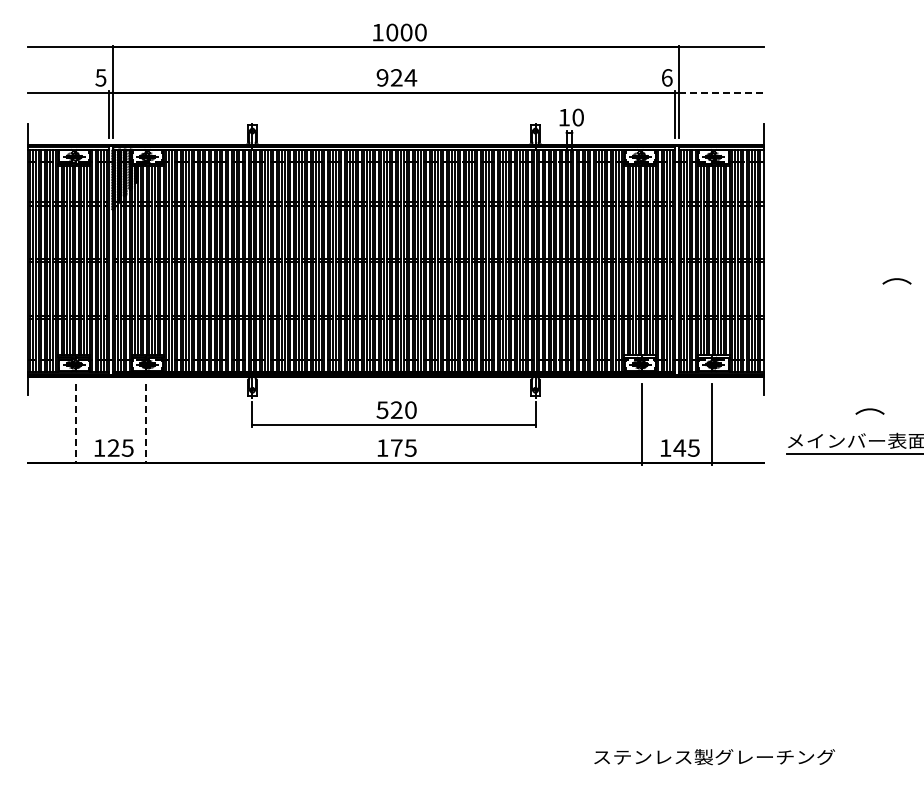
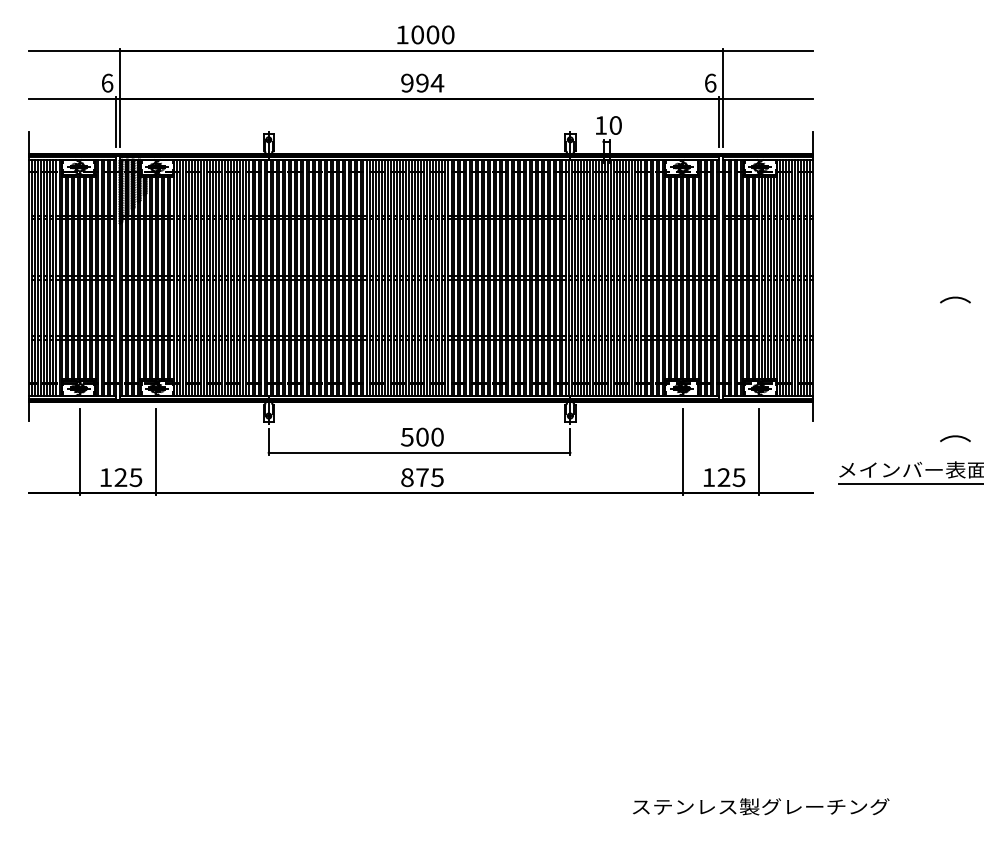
text: (100, 77) -> (106, 82), 5 -> 6
text: (396, 77) -> (422, 82), 924 -> 994
line: (721, 92) -> (768, 98), dashed -> solid
text: (396, 410) -> (422, 437), 520 -> 500
arc: (869, 410) -> (954, 437), moved
line: (75, 424) -> (80, 452), dashed -> solid
line: (146, 424) -> (155, 452), dashed -> solid
text: (382, 447) -> (407, 476), 175 -> 875
text: (679, 447) -> (723, 476), 145 -> 125

